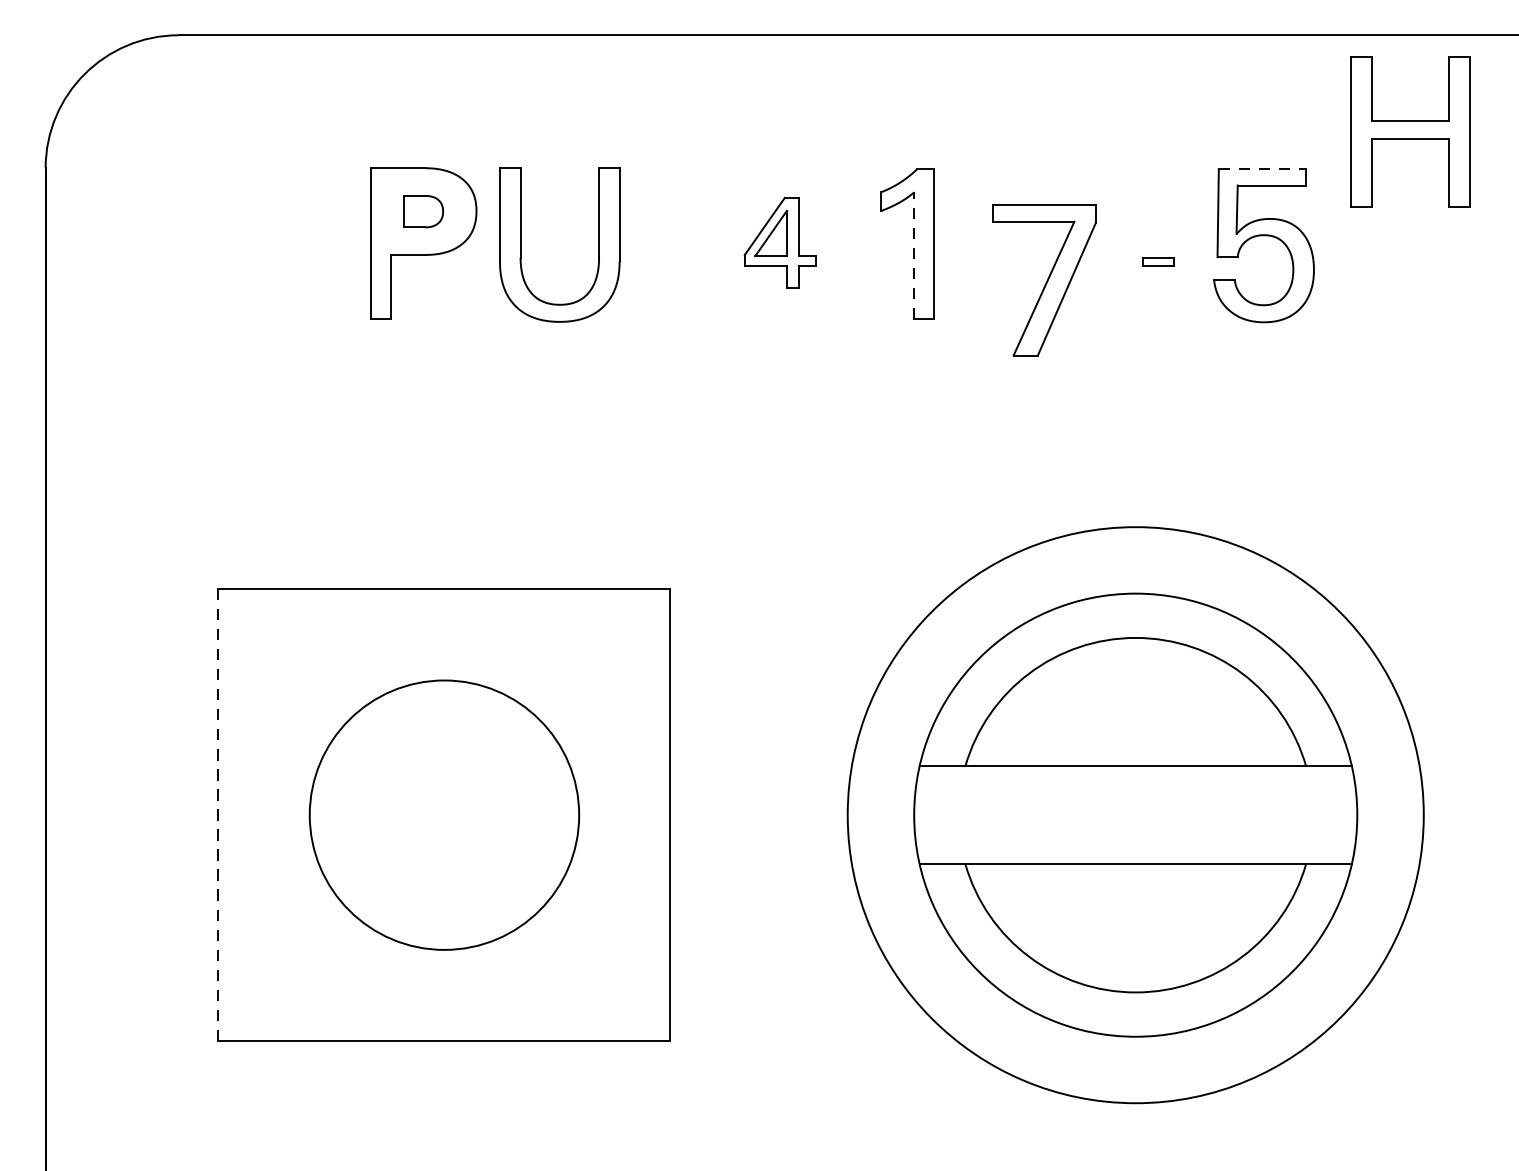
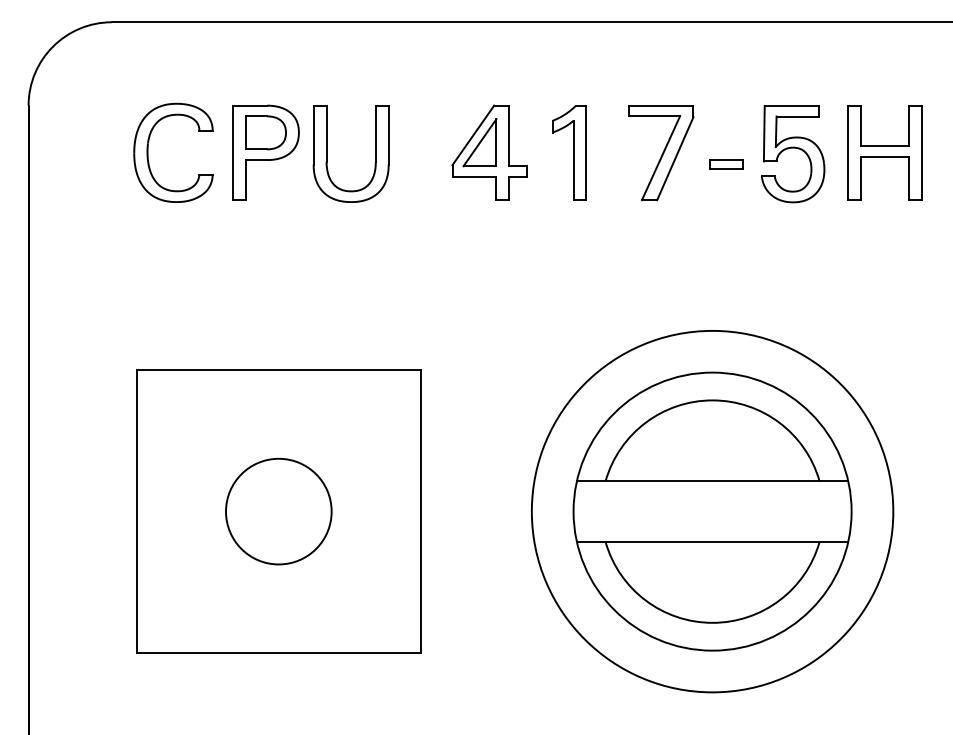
part: (1409, 131) -> (884, 152), moved
line: (1263, 169) -> (792, 106), dashed -> solid
part: (423, 210) -> (265, 132), size x1.67
part: (236, 242) -> (148, 152), added
part: (780, 242) -> (489, 152), size x1.67
line: (914, 255) -> (573, 160), dashed -> solid
part: (1157, 261) -> (726, 164), size x1.67
part: (1044, 281) -> (661, 153), moved
line: (219, 814) -> (137, 511), dashed -> solid
circle: (443, 814) -> (278, 511), size x0.62

